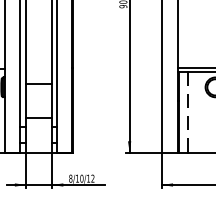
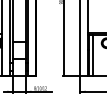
line: (188, 114) -> (93, 56), dashed -> solid

